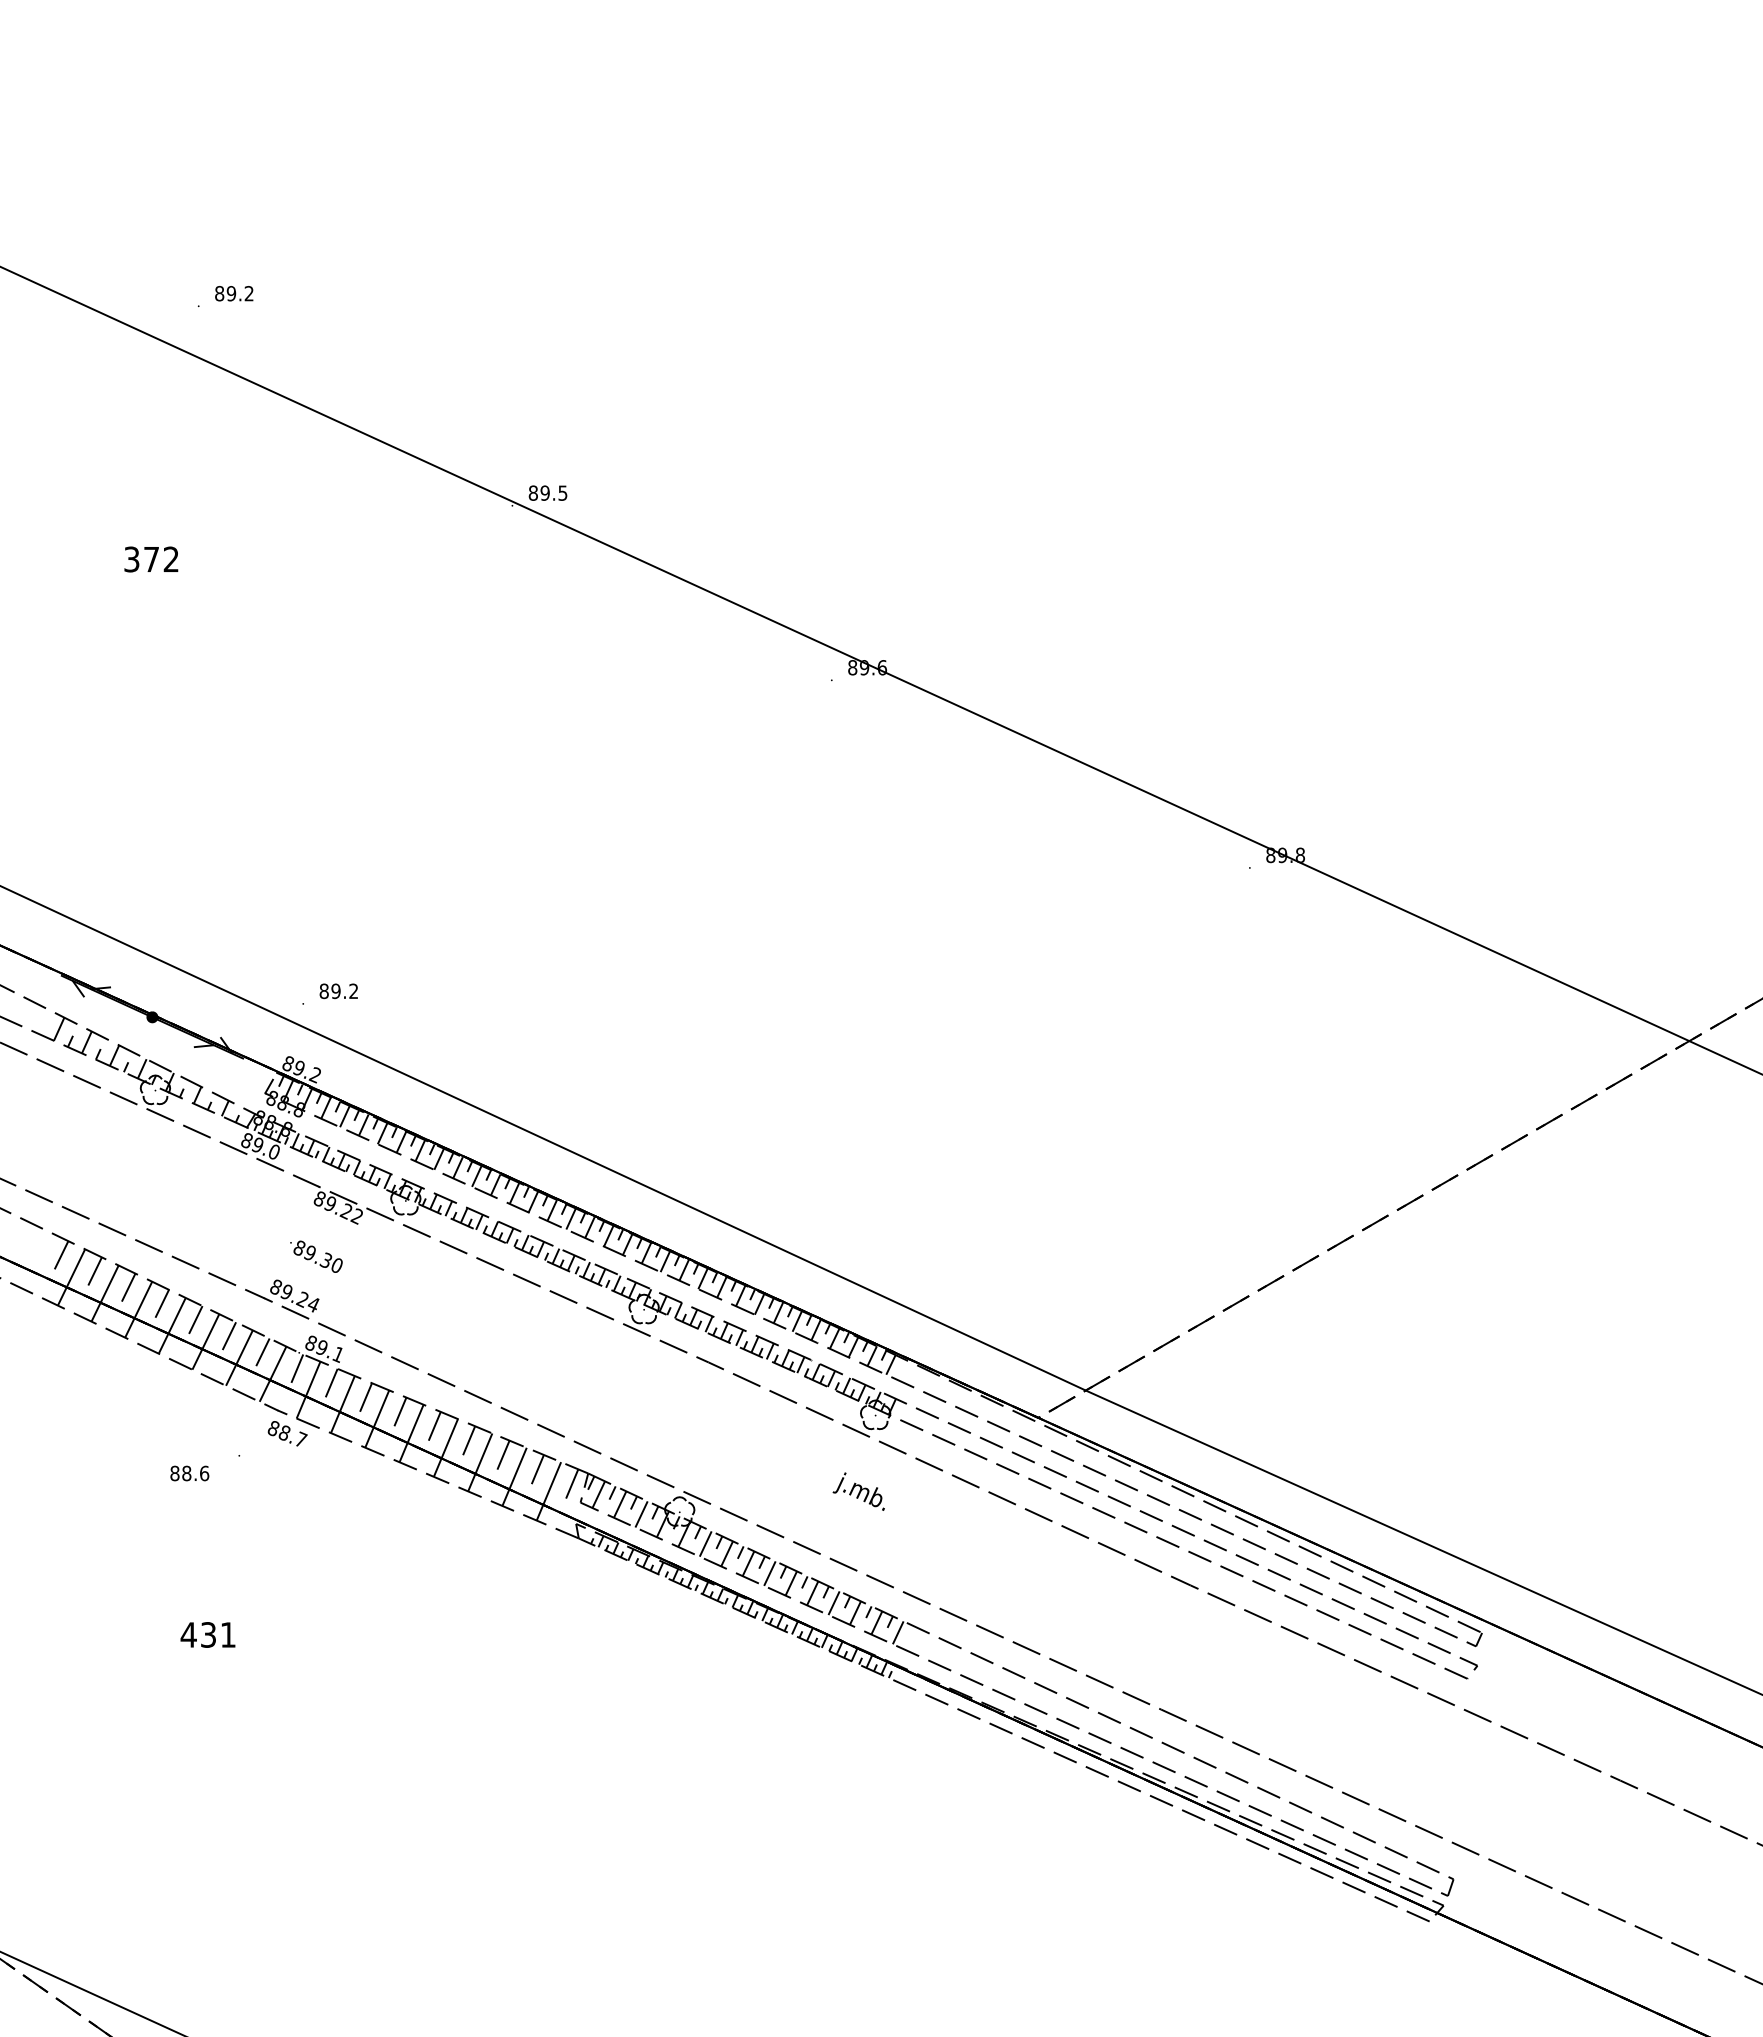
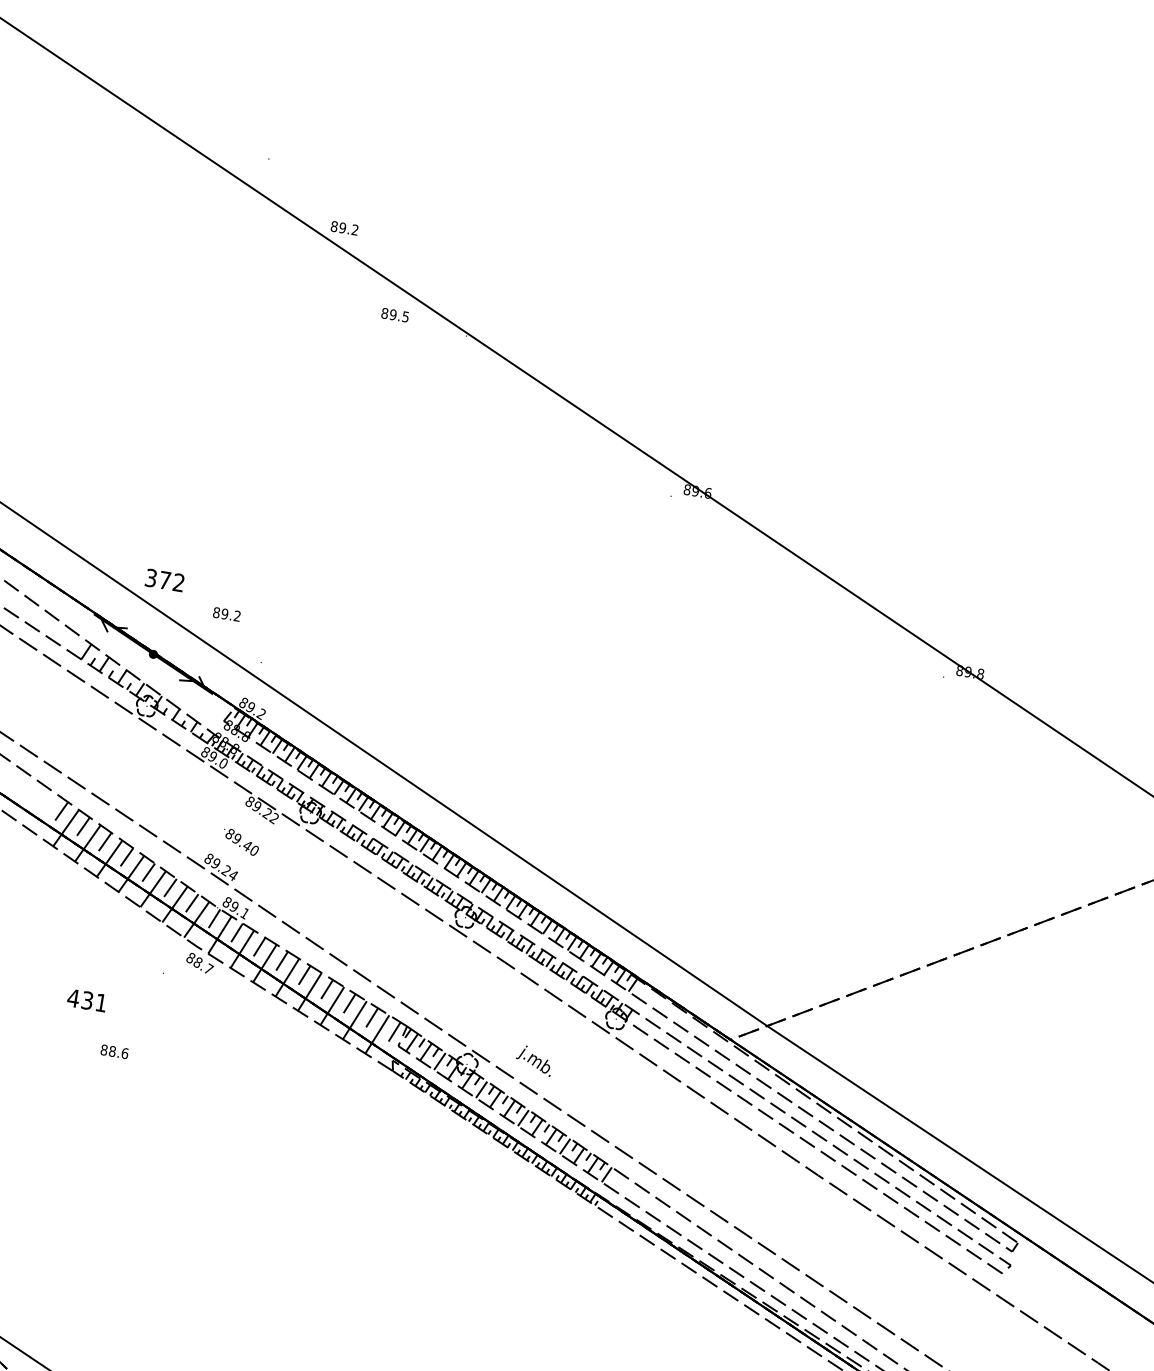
text: (234, 293) -> (344, 228), moved
text: (547, 492) -> (394, 314), moved
text: (151, 559) -> (164, 580), moved
text: (338, 991) -> (226, 614), moved
text: (325, 1260) -> (246, 845), 89.30 -> 89.40
text: (189, 1473) -> (114, 1051), moved
text: (858, 1491) -> (534, 1060), moved
text: (207, 1634) -> (86, 1000), moved

